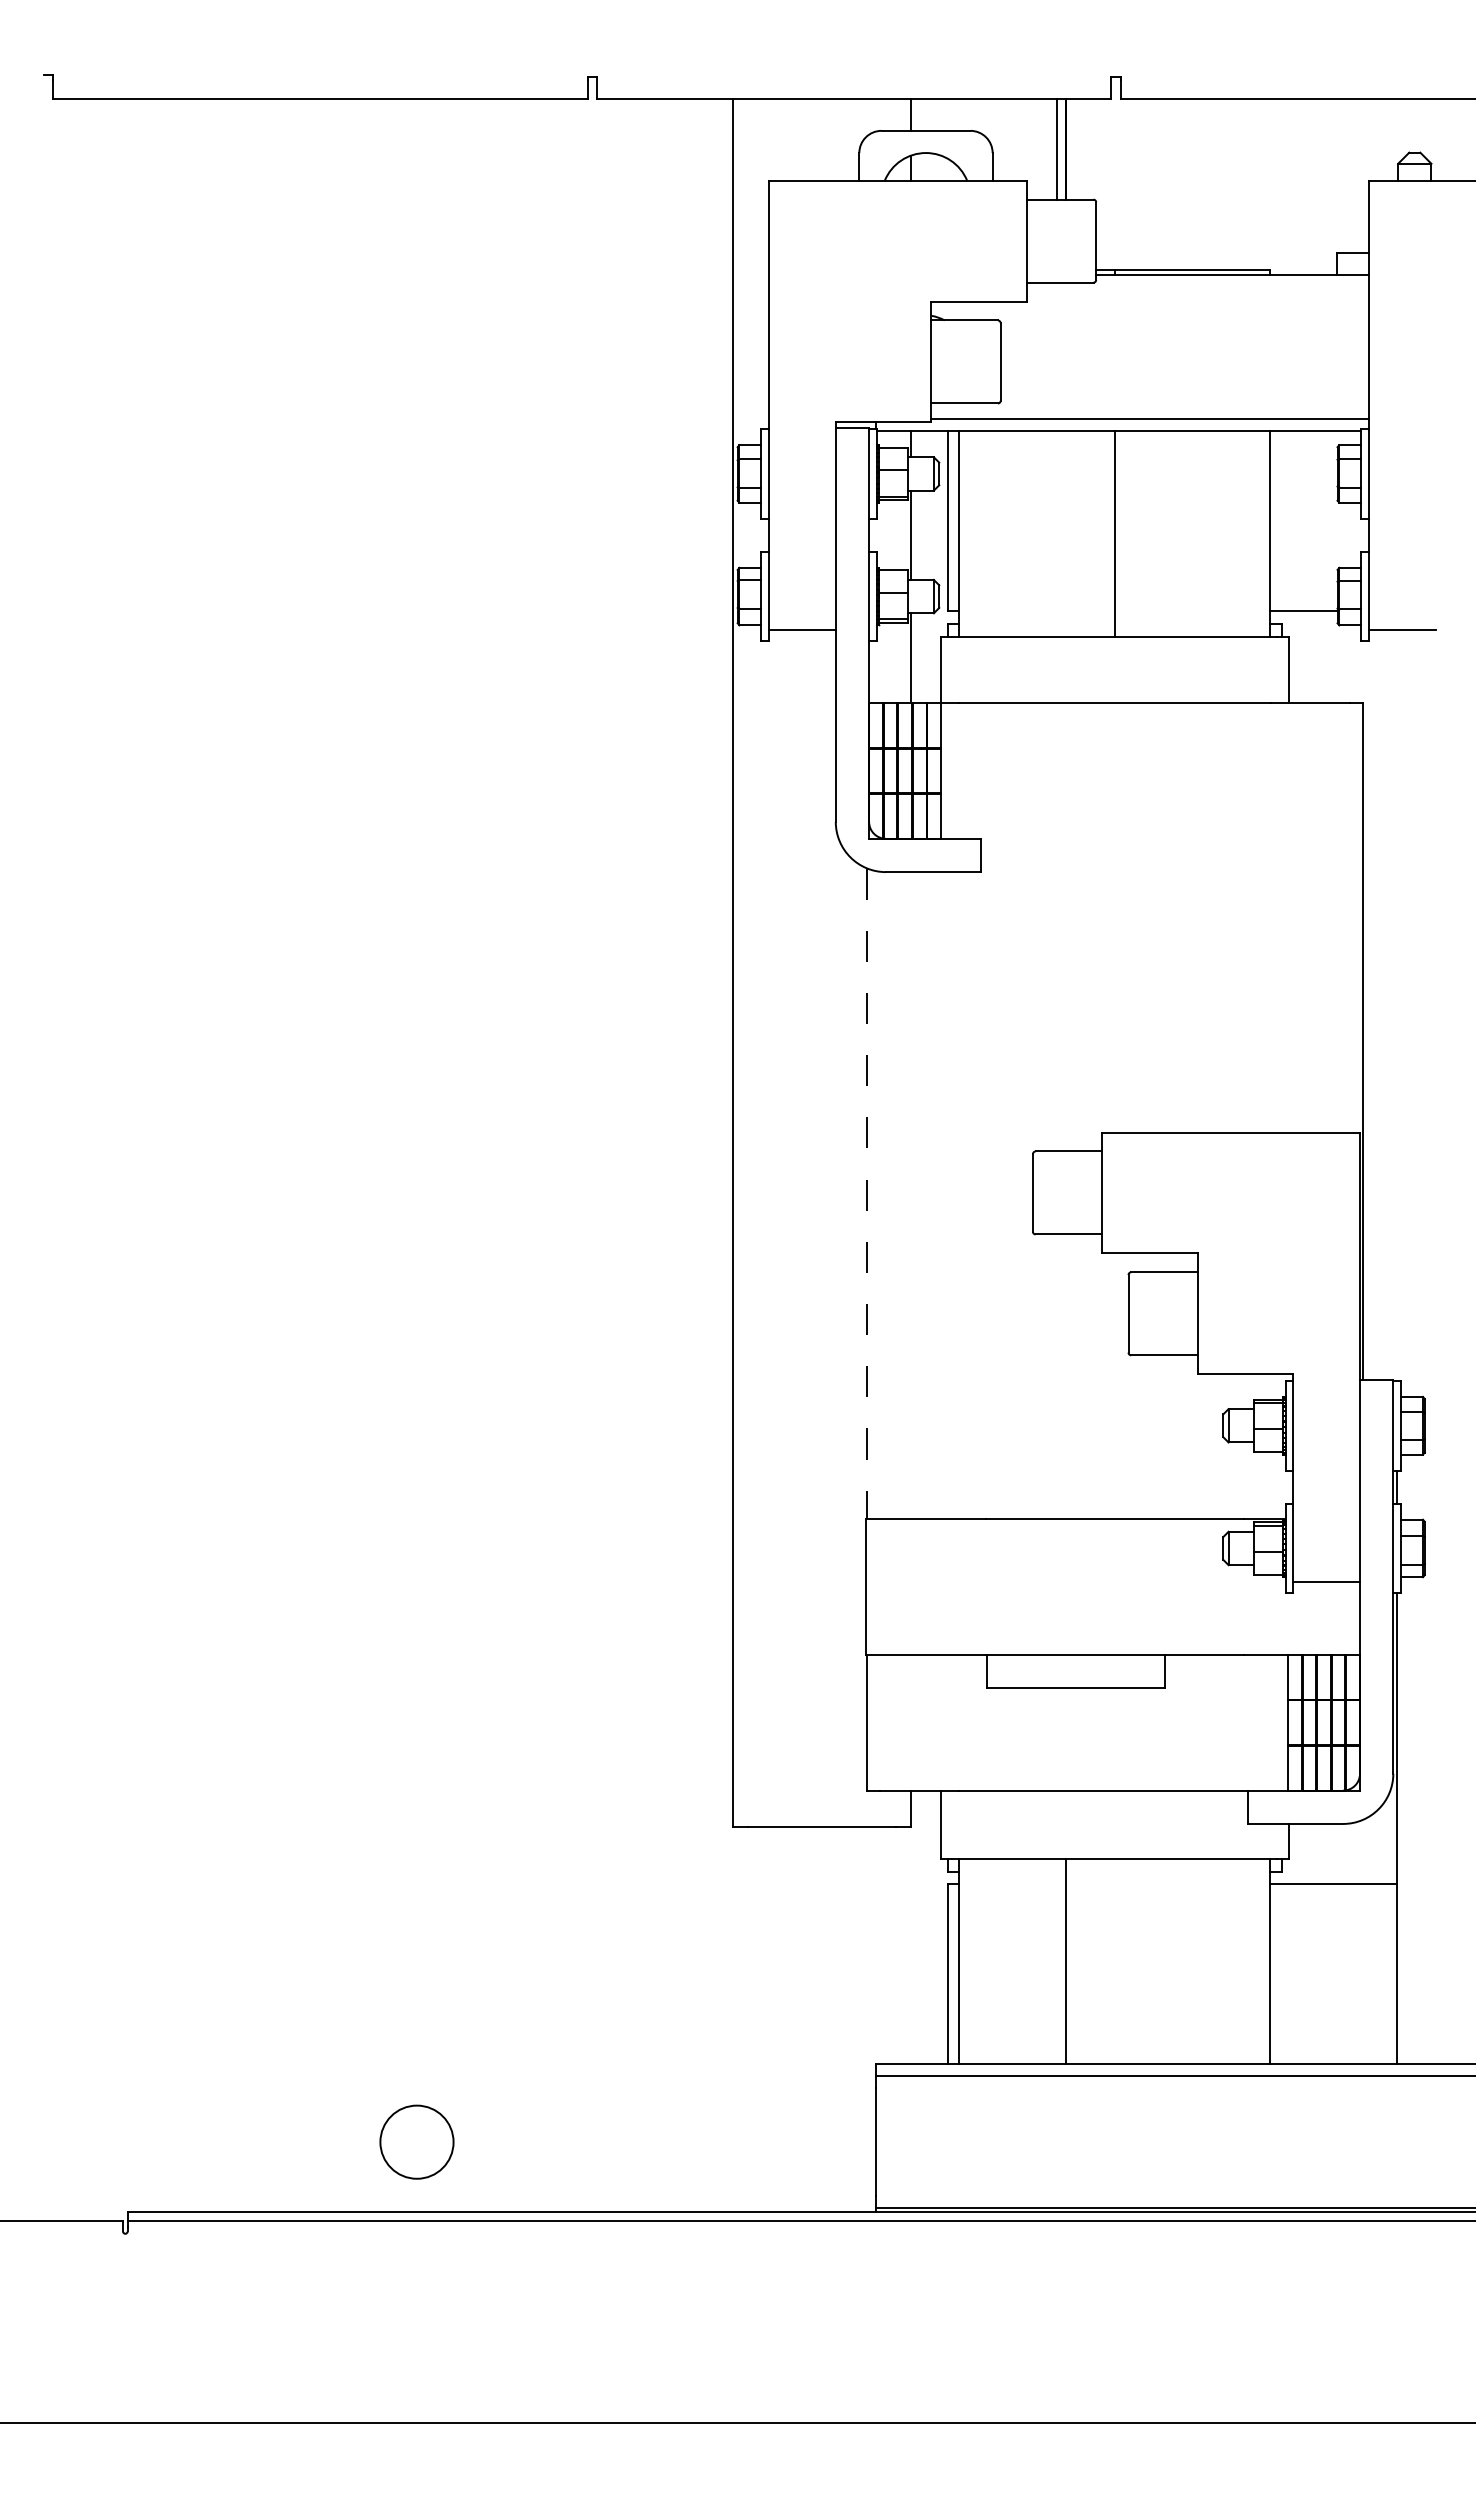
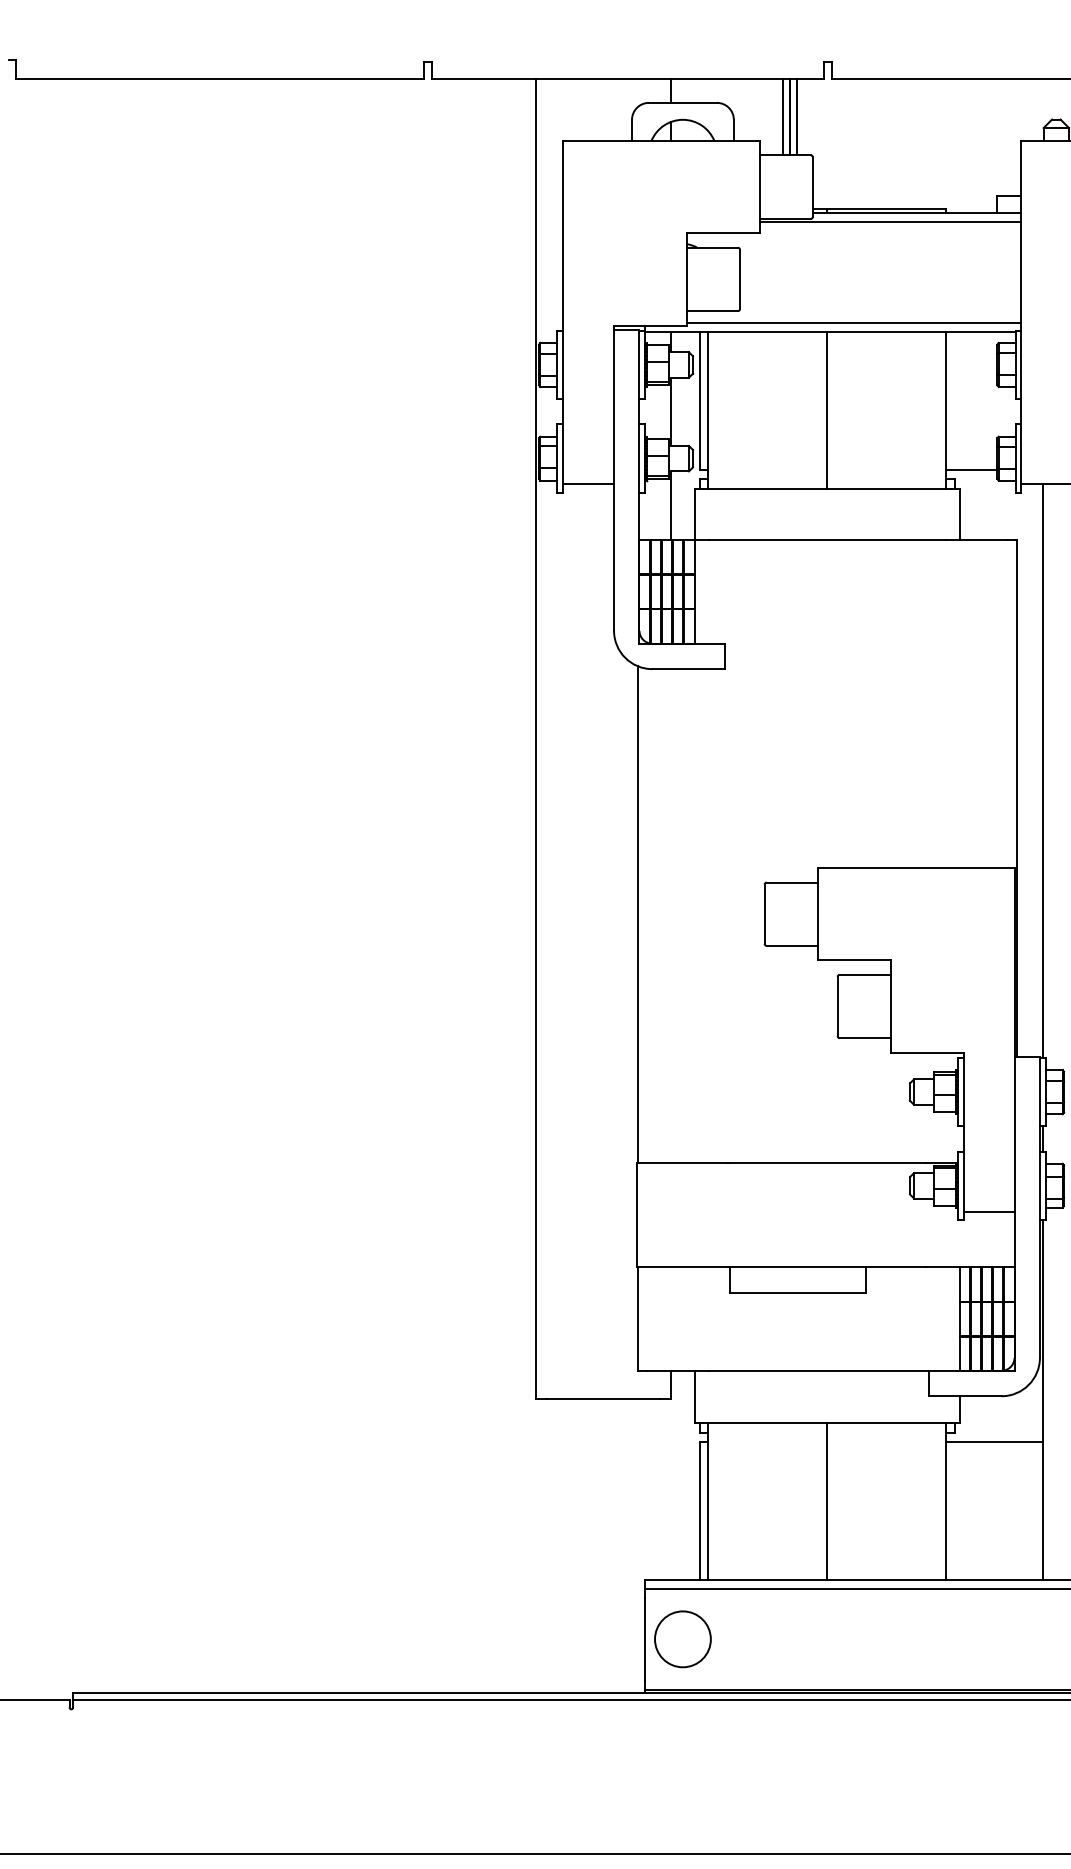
line: (1075, 149) -> (797, 117), added
line: (1197, 287) -> (890, 222), added
line: (1397, 1005) -> (1043, 771), added
line: (867, 1194) -> (638, 915), dashed -> solid
line: (1065, 1961) -> (826, 1501), moved
circle: (416, 2141) -> (682, 1638), moved

